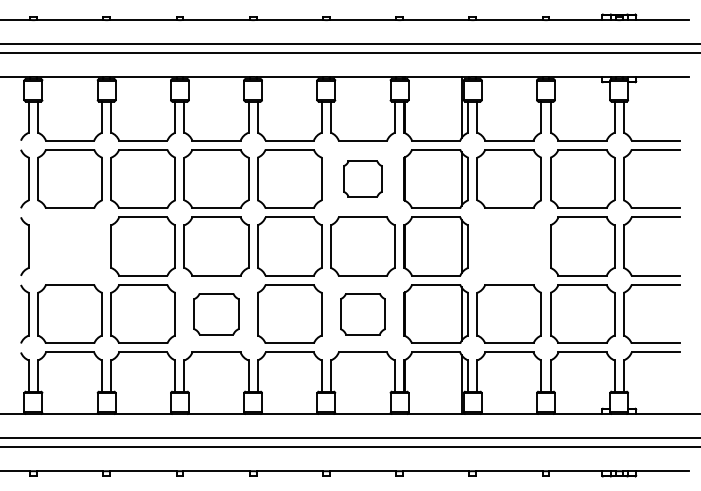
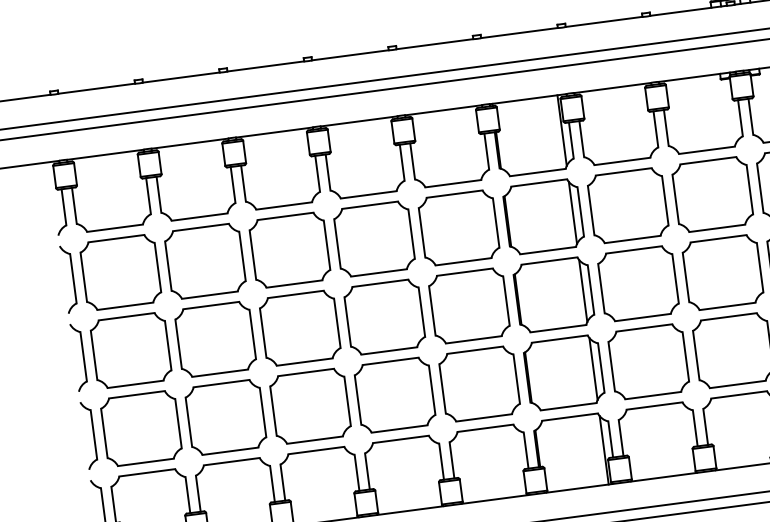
part: (362, 178) -> (458, 227), size x1.67
part: (69, 246) -> (130, 350), added
part: (508, 246) -> (637, 283), added
part: (216, 313) -> (310, 405), size x1.43
part: (362, 313) -> (479, 383), size x1.43

